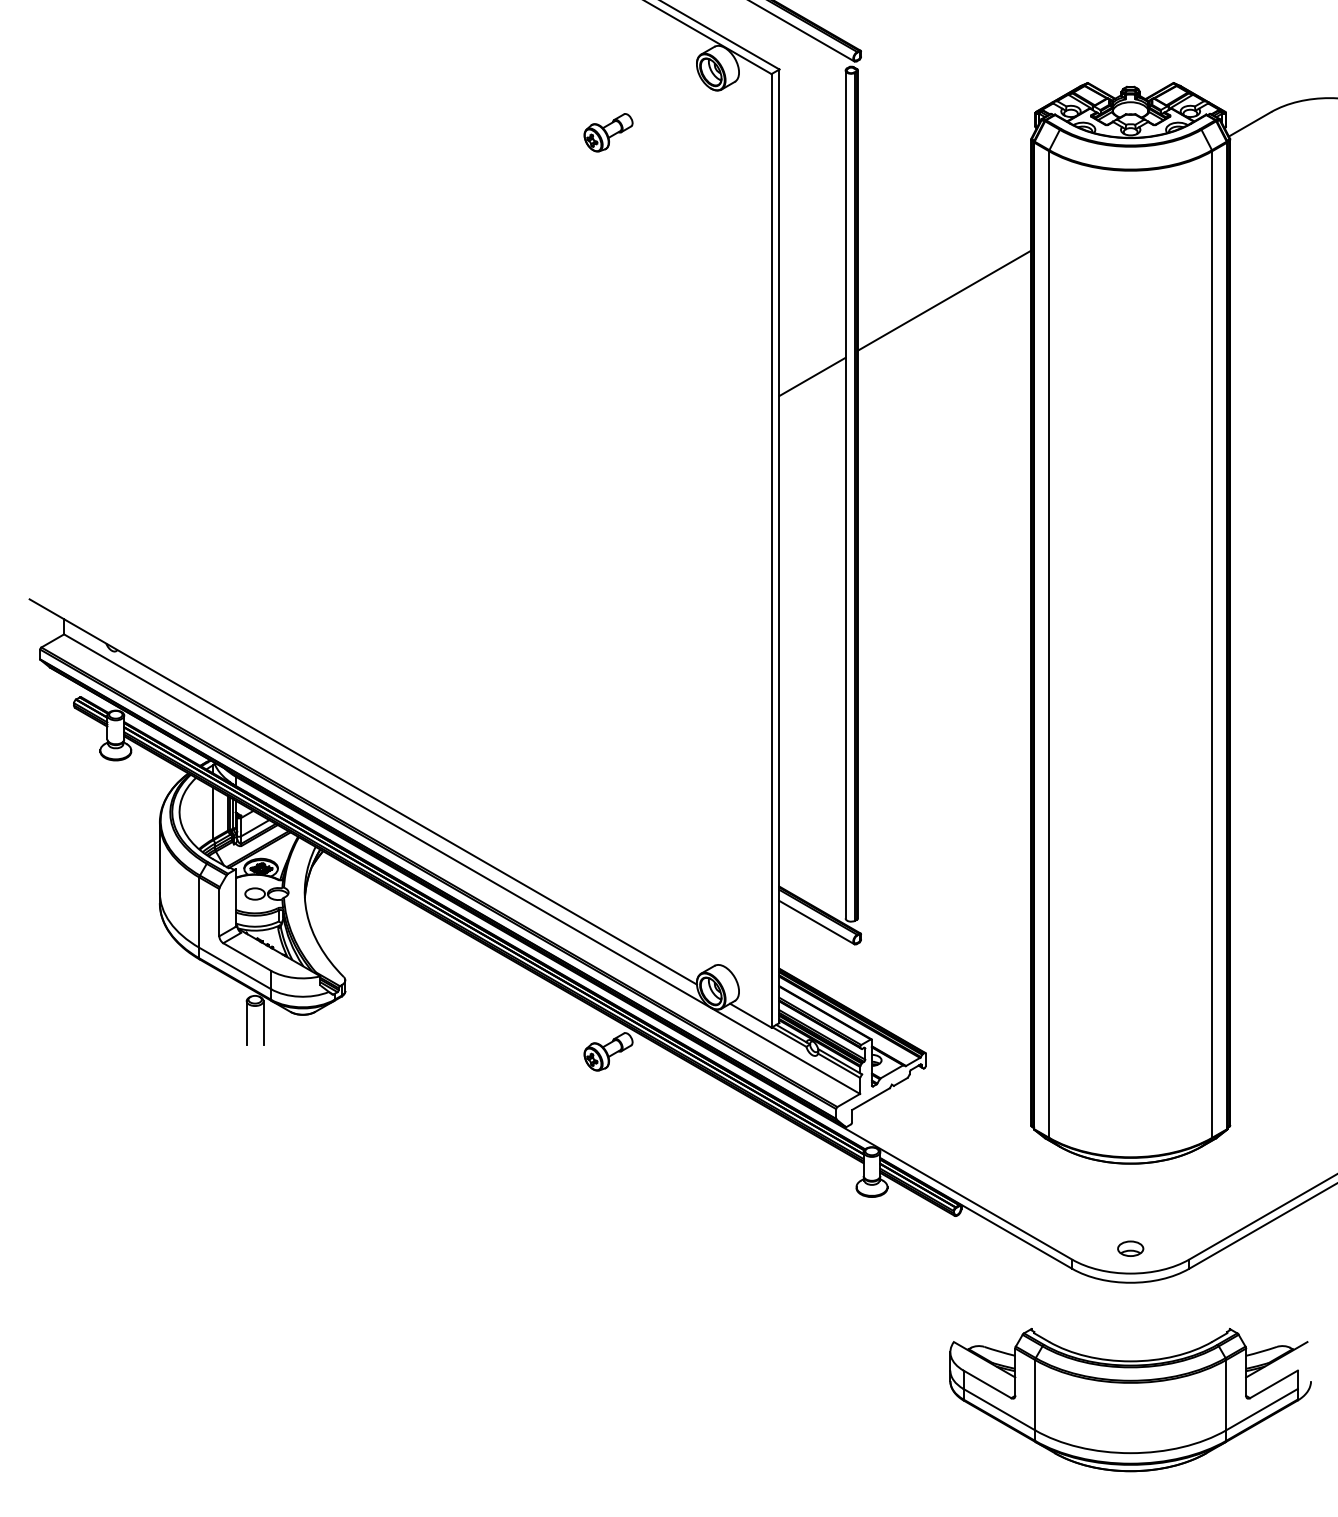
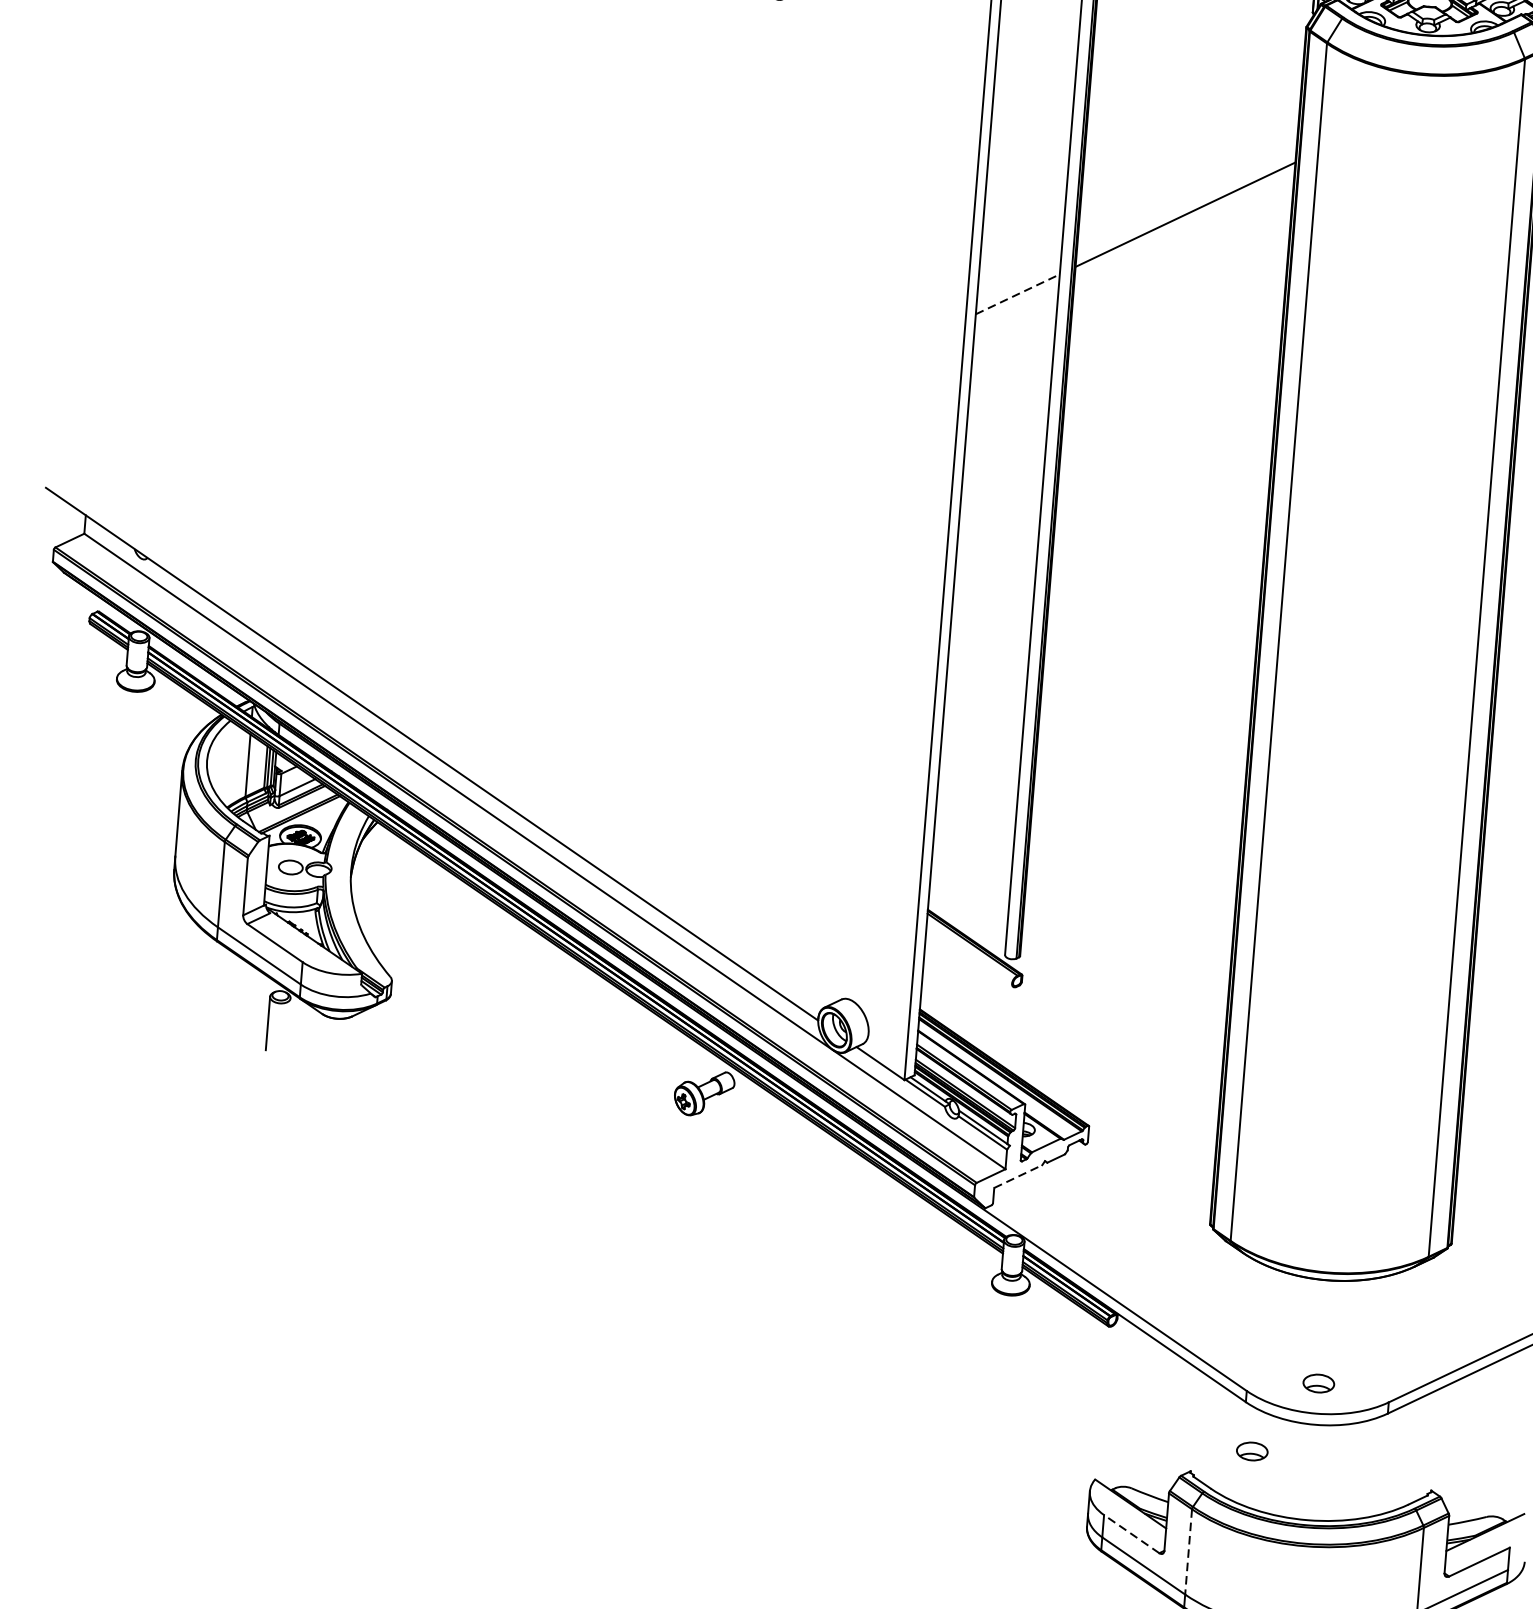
line: (812, 376) -> (1017, 293), solid -> dashed
line: (816, 922) -> (969, 956), removed
line: (263, 1023) -> (288, 1025), removed
line: (871, 1099) -> (1018, 1177), solid -> dashed
part: (1080, 1308) -> (1252, 1451), added
line: (987, 1384) -> (1131, 1534), solid -> dashed
line: (1035, 1395) -> (1188, 1552), solid -> dashed

